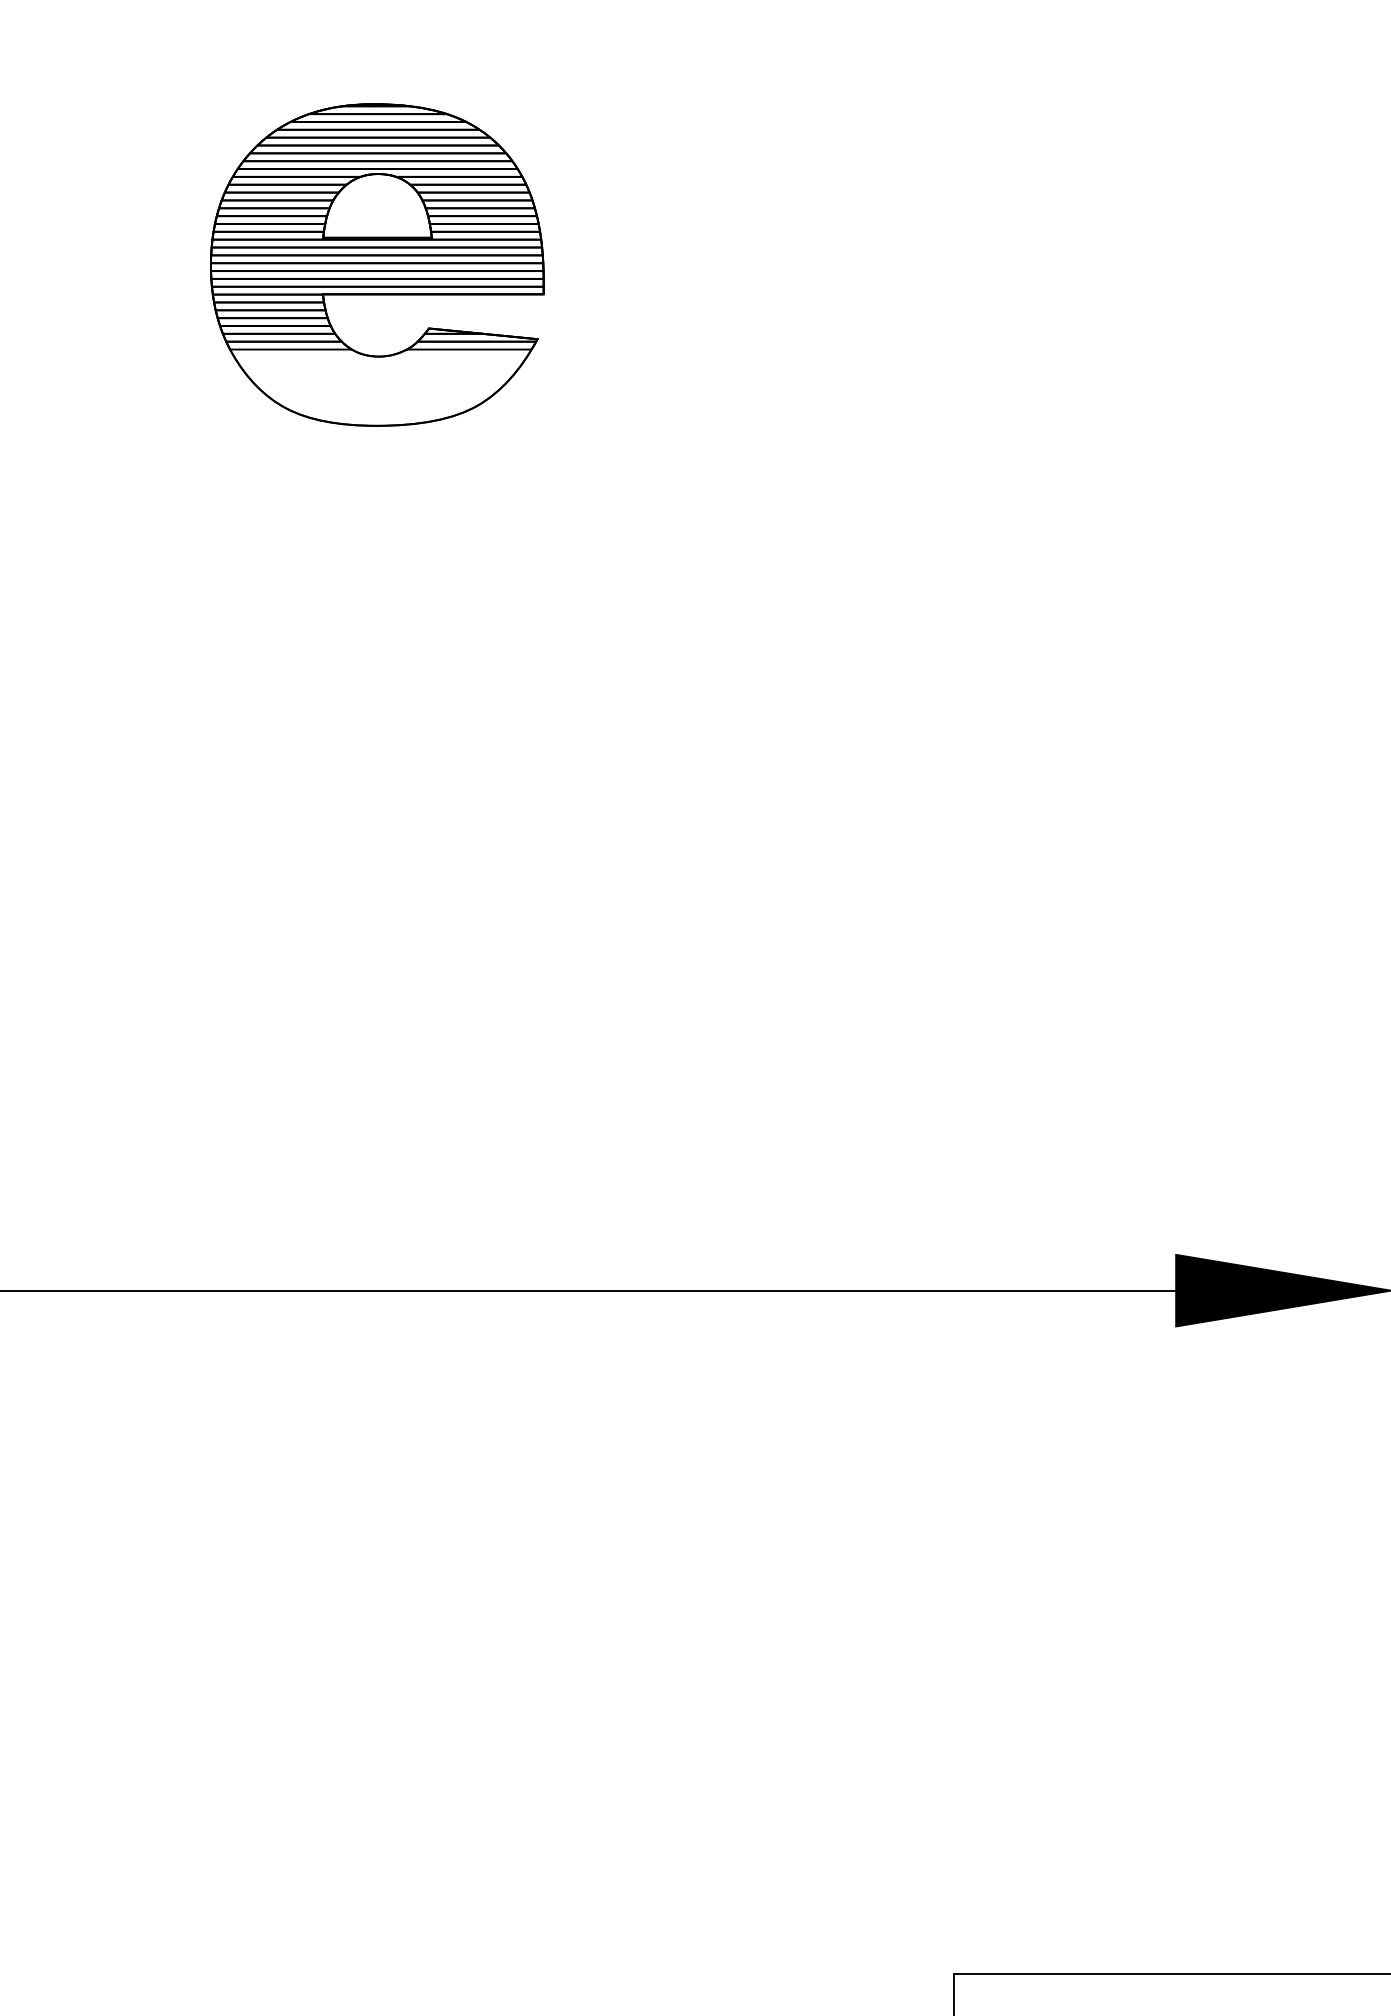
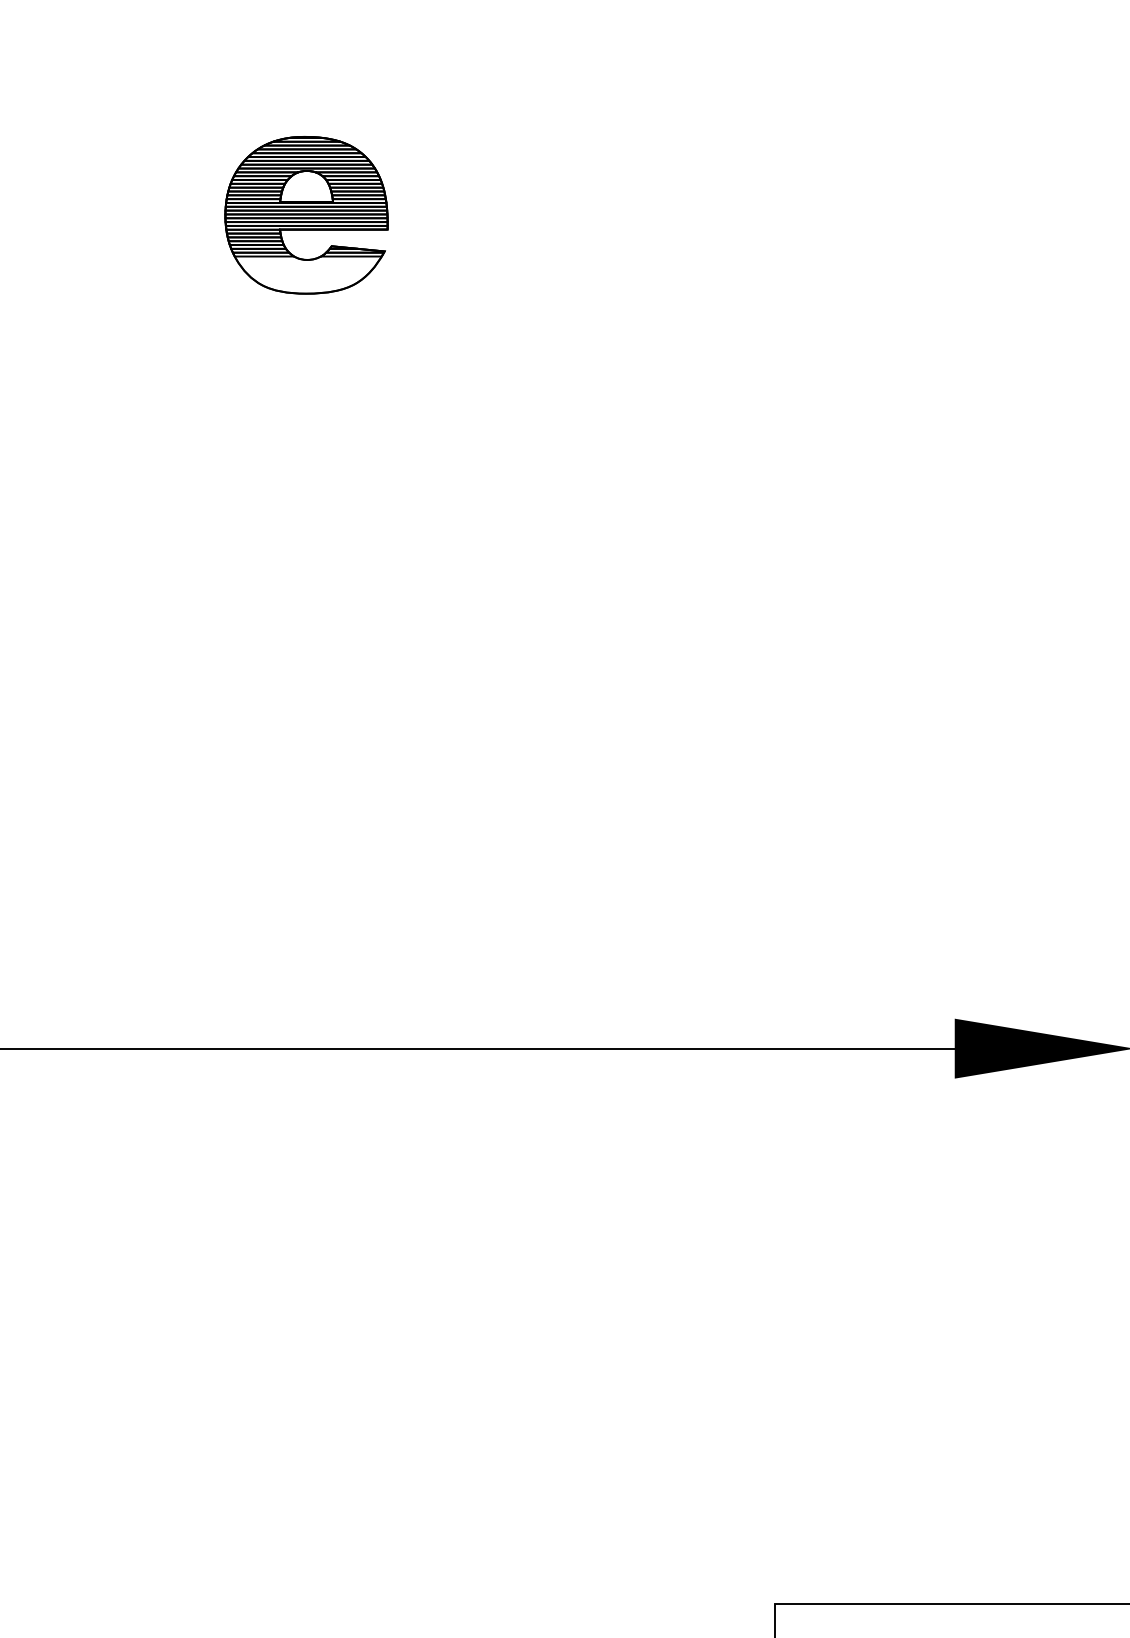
part: (377, 264) -> (306, 214), size x0.6

